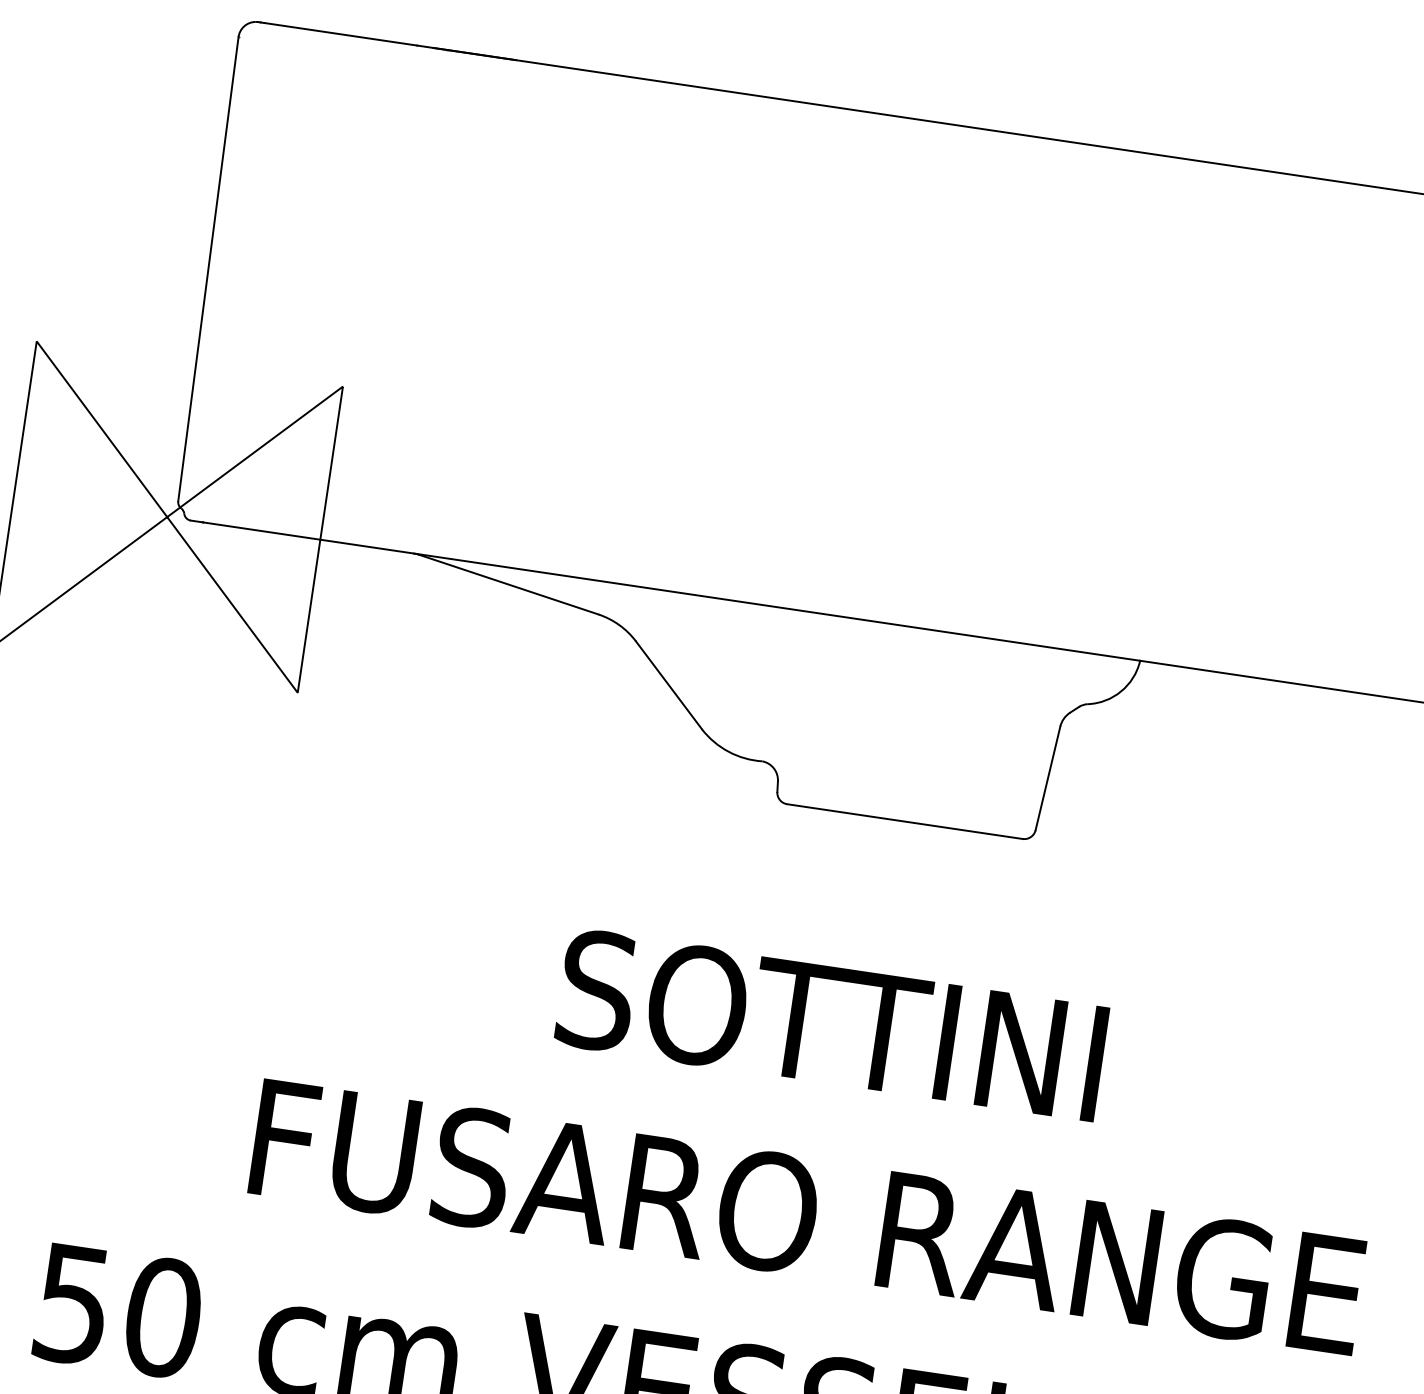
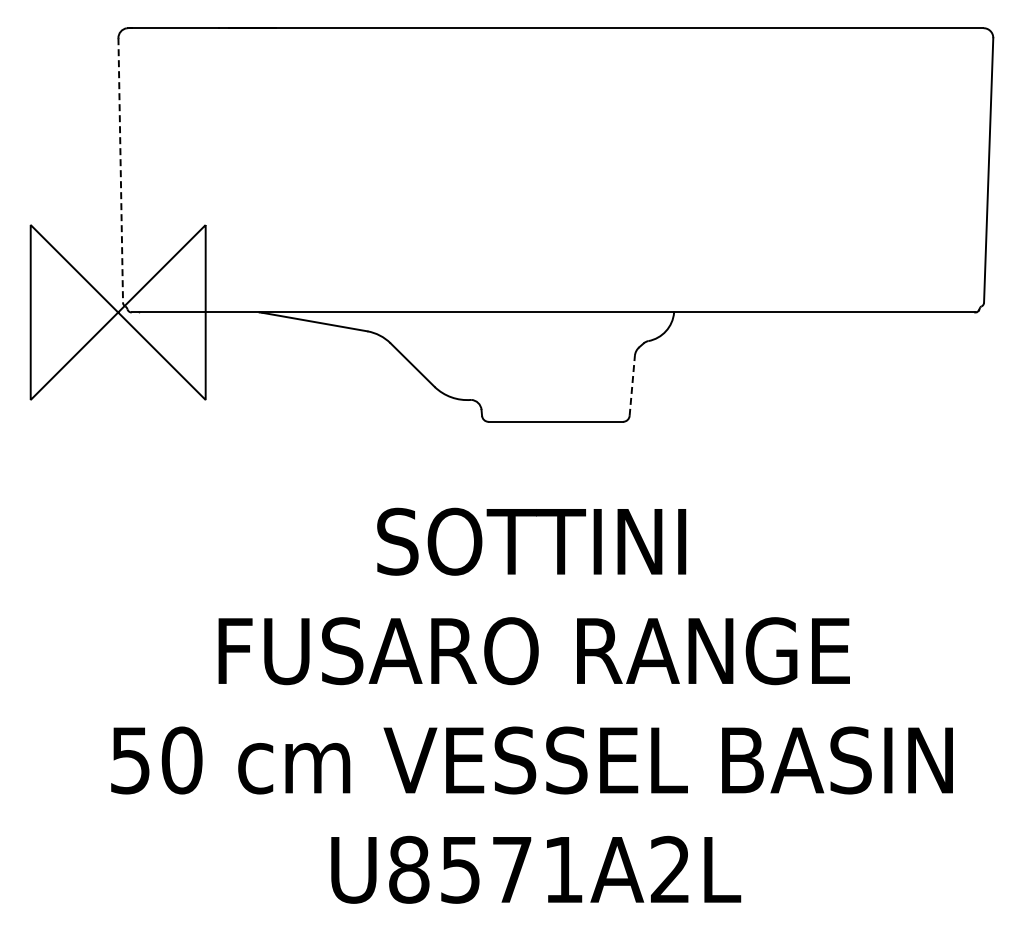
line: (207, 269) -> (120, 170), solid -> dashed
line: (1048, 777) -> (632, 385), solid -> dashed

